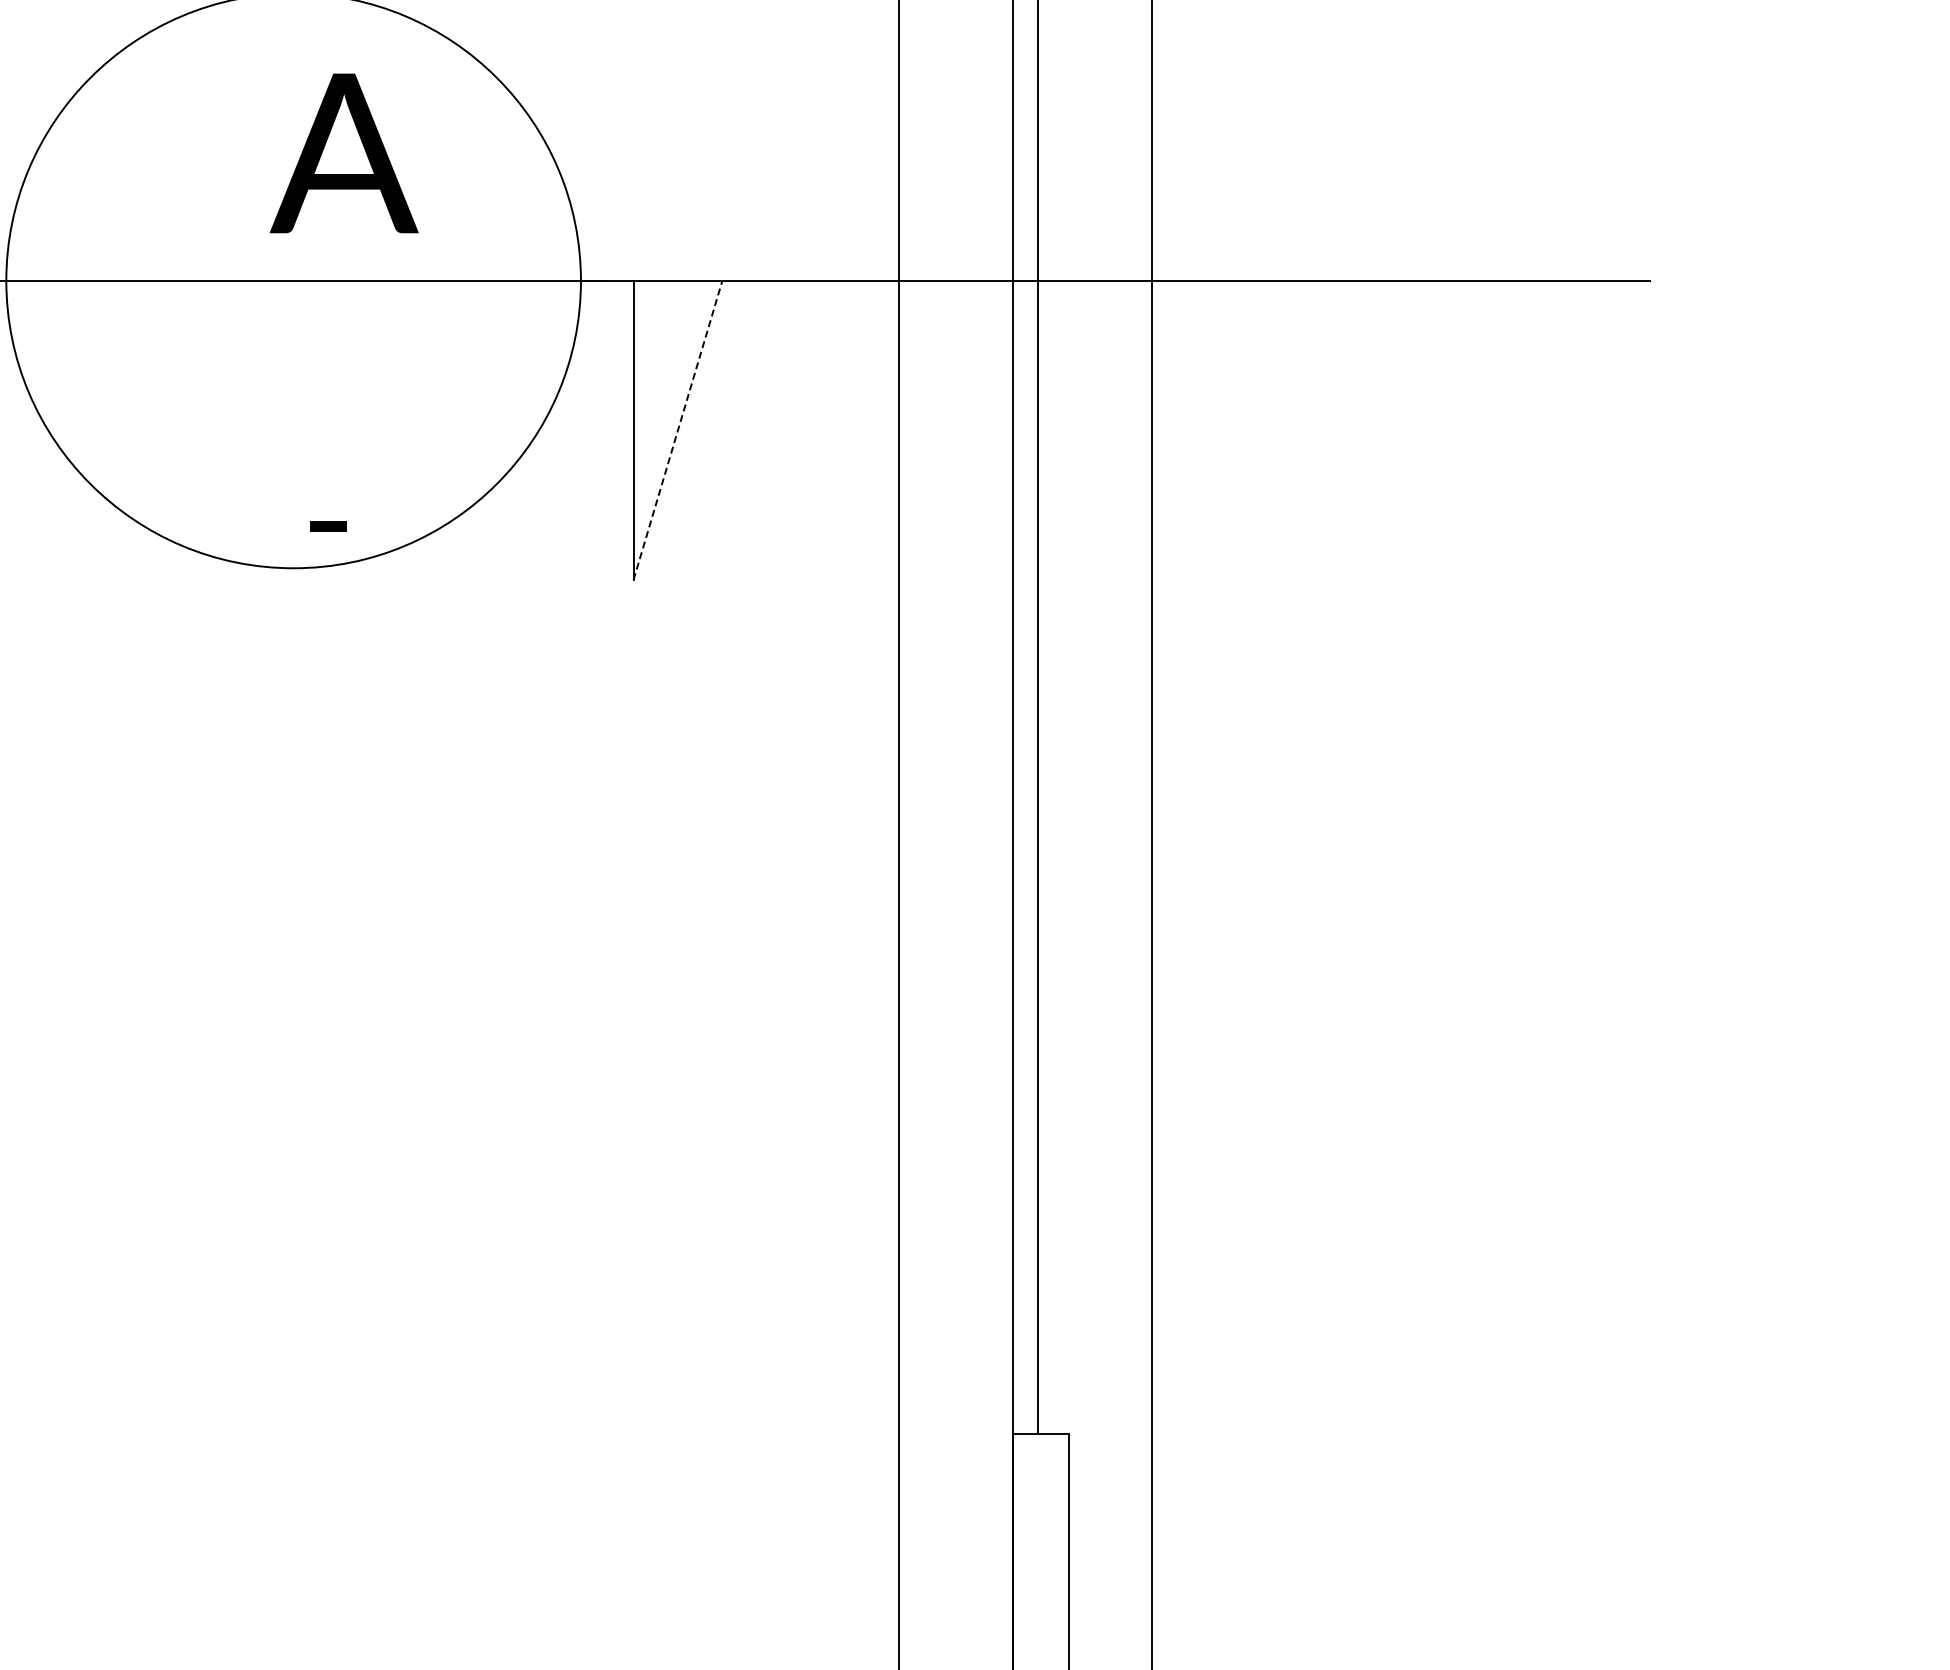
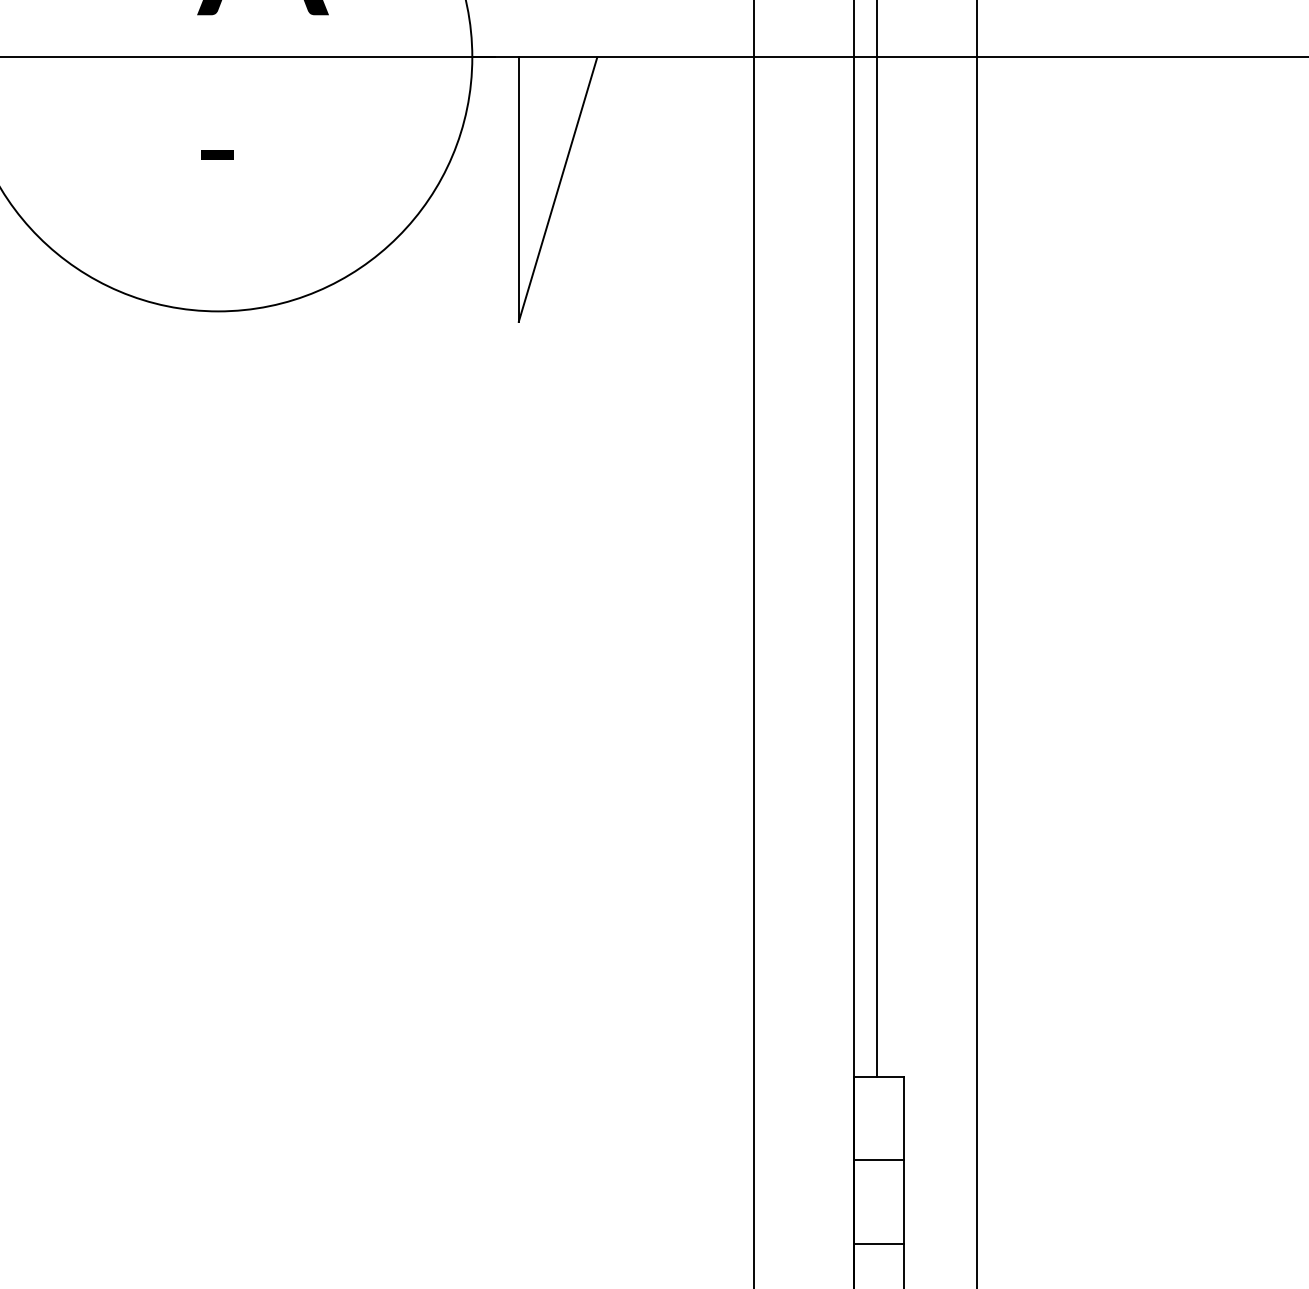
line: (677, 430) -> (557, 189), dashed -> solid
text: (328, 526) -> (217, 154), moved
line: (1040, 1528) -> (878, 1160), added
line: (1040, 1623) -> (878, 1244), added

